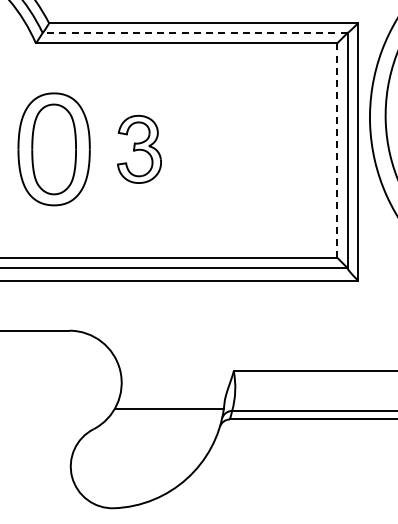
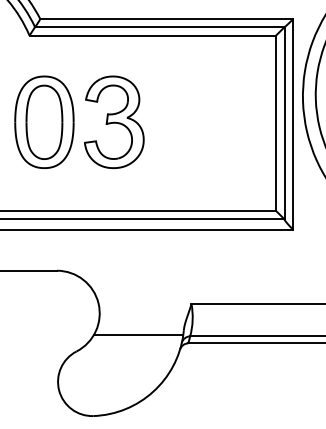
line: (194, 33) -> (159, 27), dashed -> solid
part: (139, 149) -> (114, 122), size x1.67
line: (337, 151) -> (276, 124), dashed -> solid

